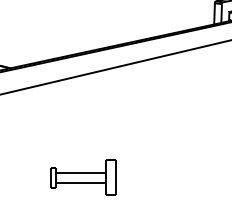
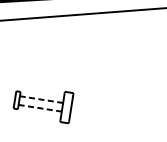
line: (80, 172) -> (41, 99), solid -> dashed
line: (81, 183) -> (40, 108), solid -> dashed

